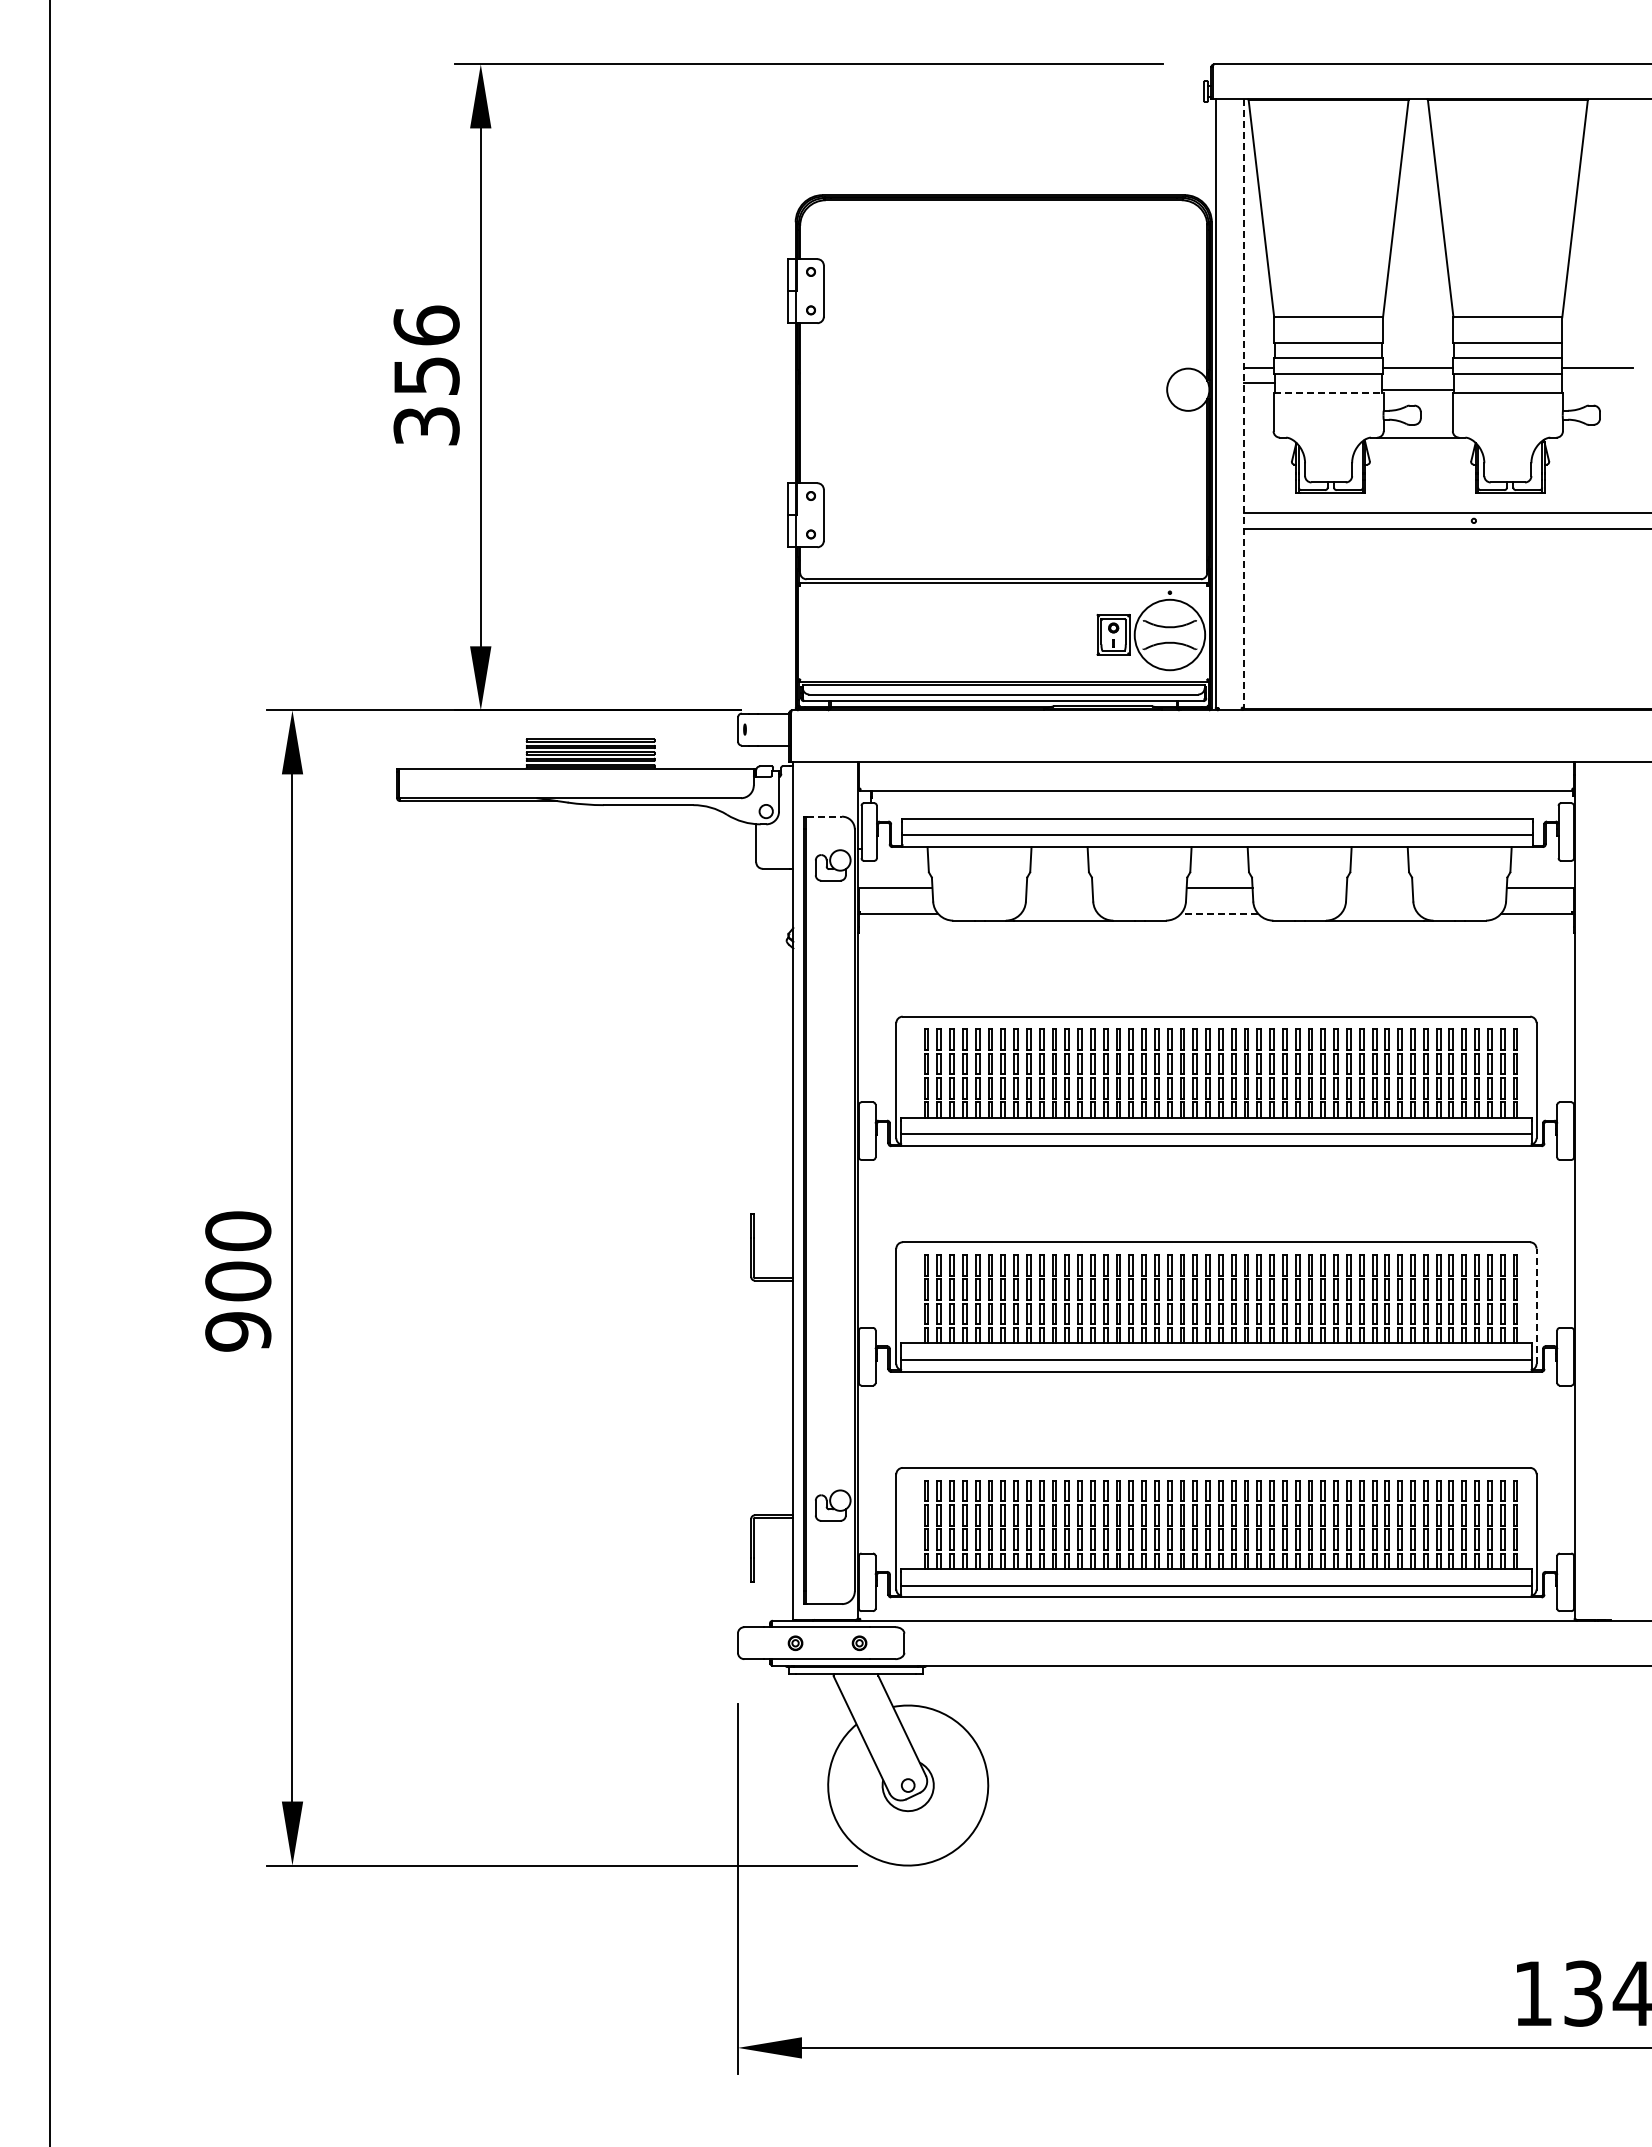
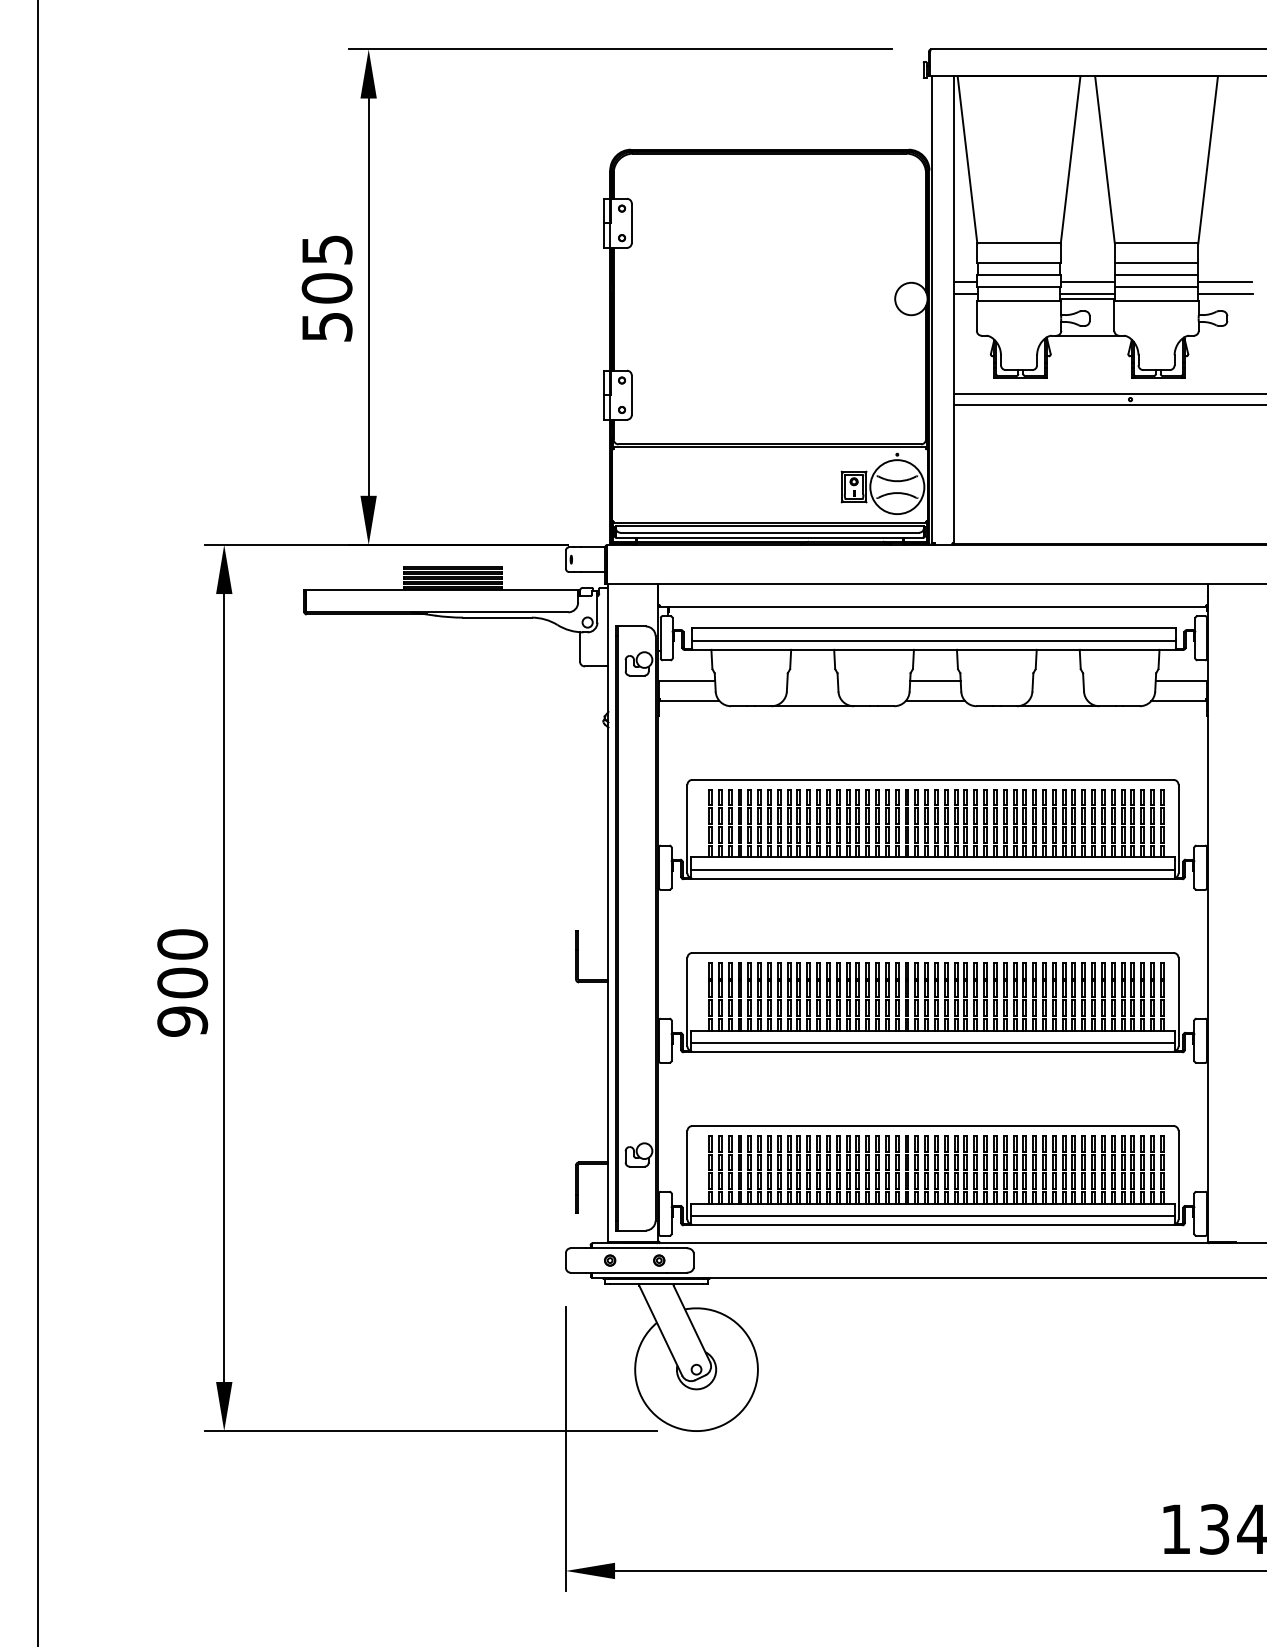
text: (426, 374) -> (327, 287), 356 -> 505
line: (1418, 383) -> (1088, 294), added
line: (1597, 383) -> (1225, 294), added
line: (1329, 392) -> (1019, 301), dashed -> solid
line: (1244, 403) -> (954, 309), dashed -> solid
line: (825, 816) -> (633, 626), dashed -> solid
line: (1219, 913) -> (935, 700), dashed -> solid
line: (1536, 1306) -> (1178, 1002), dashed -> solid

